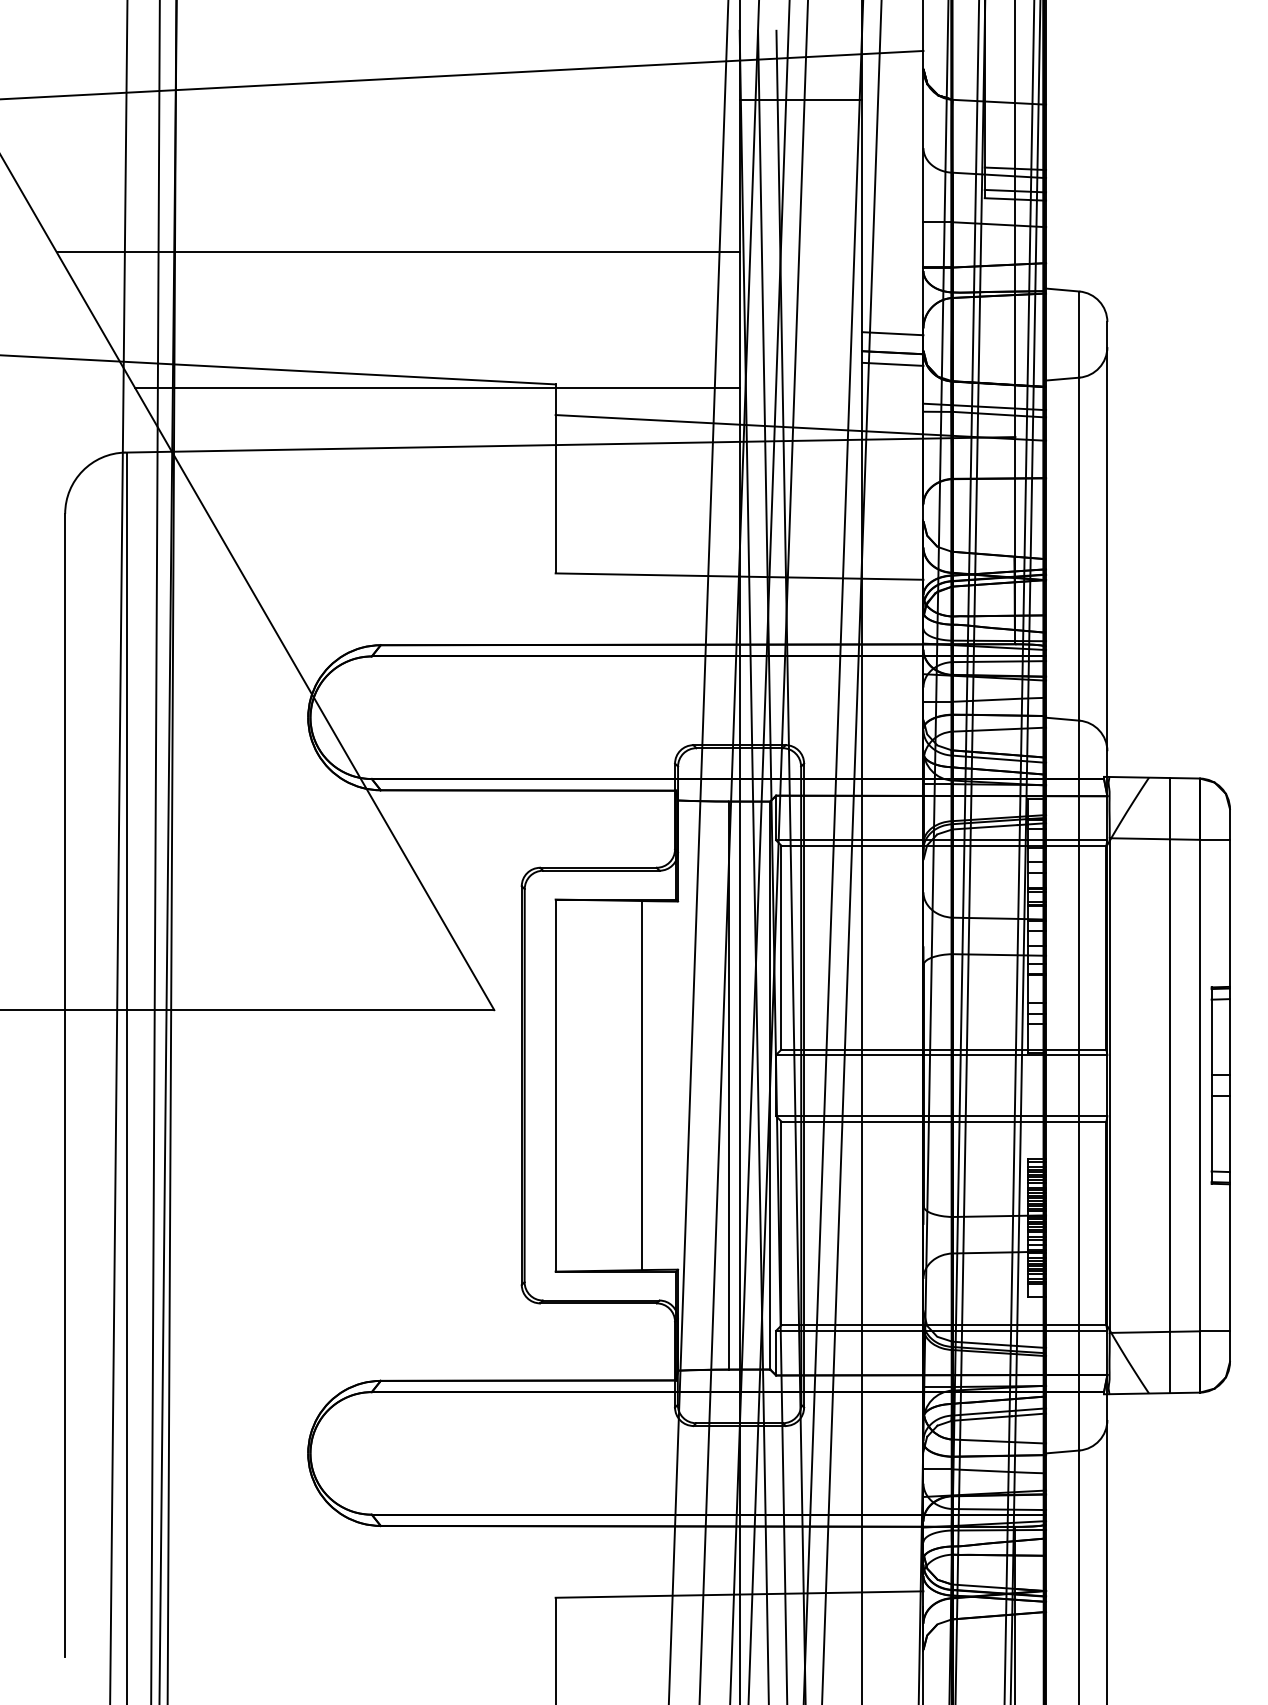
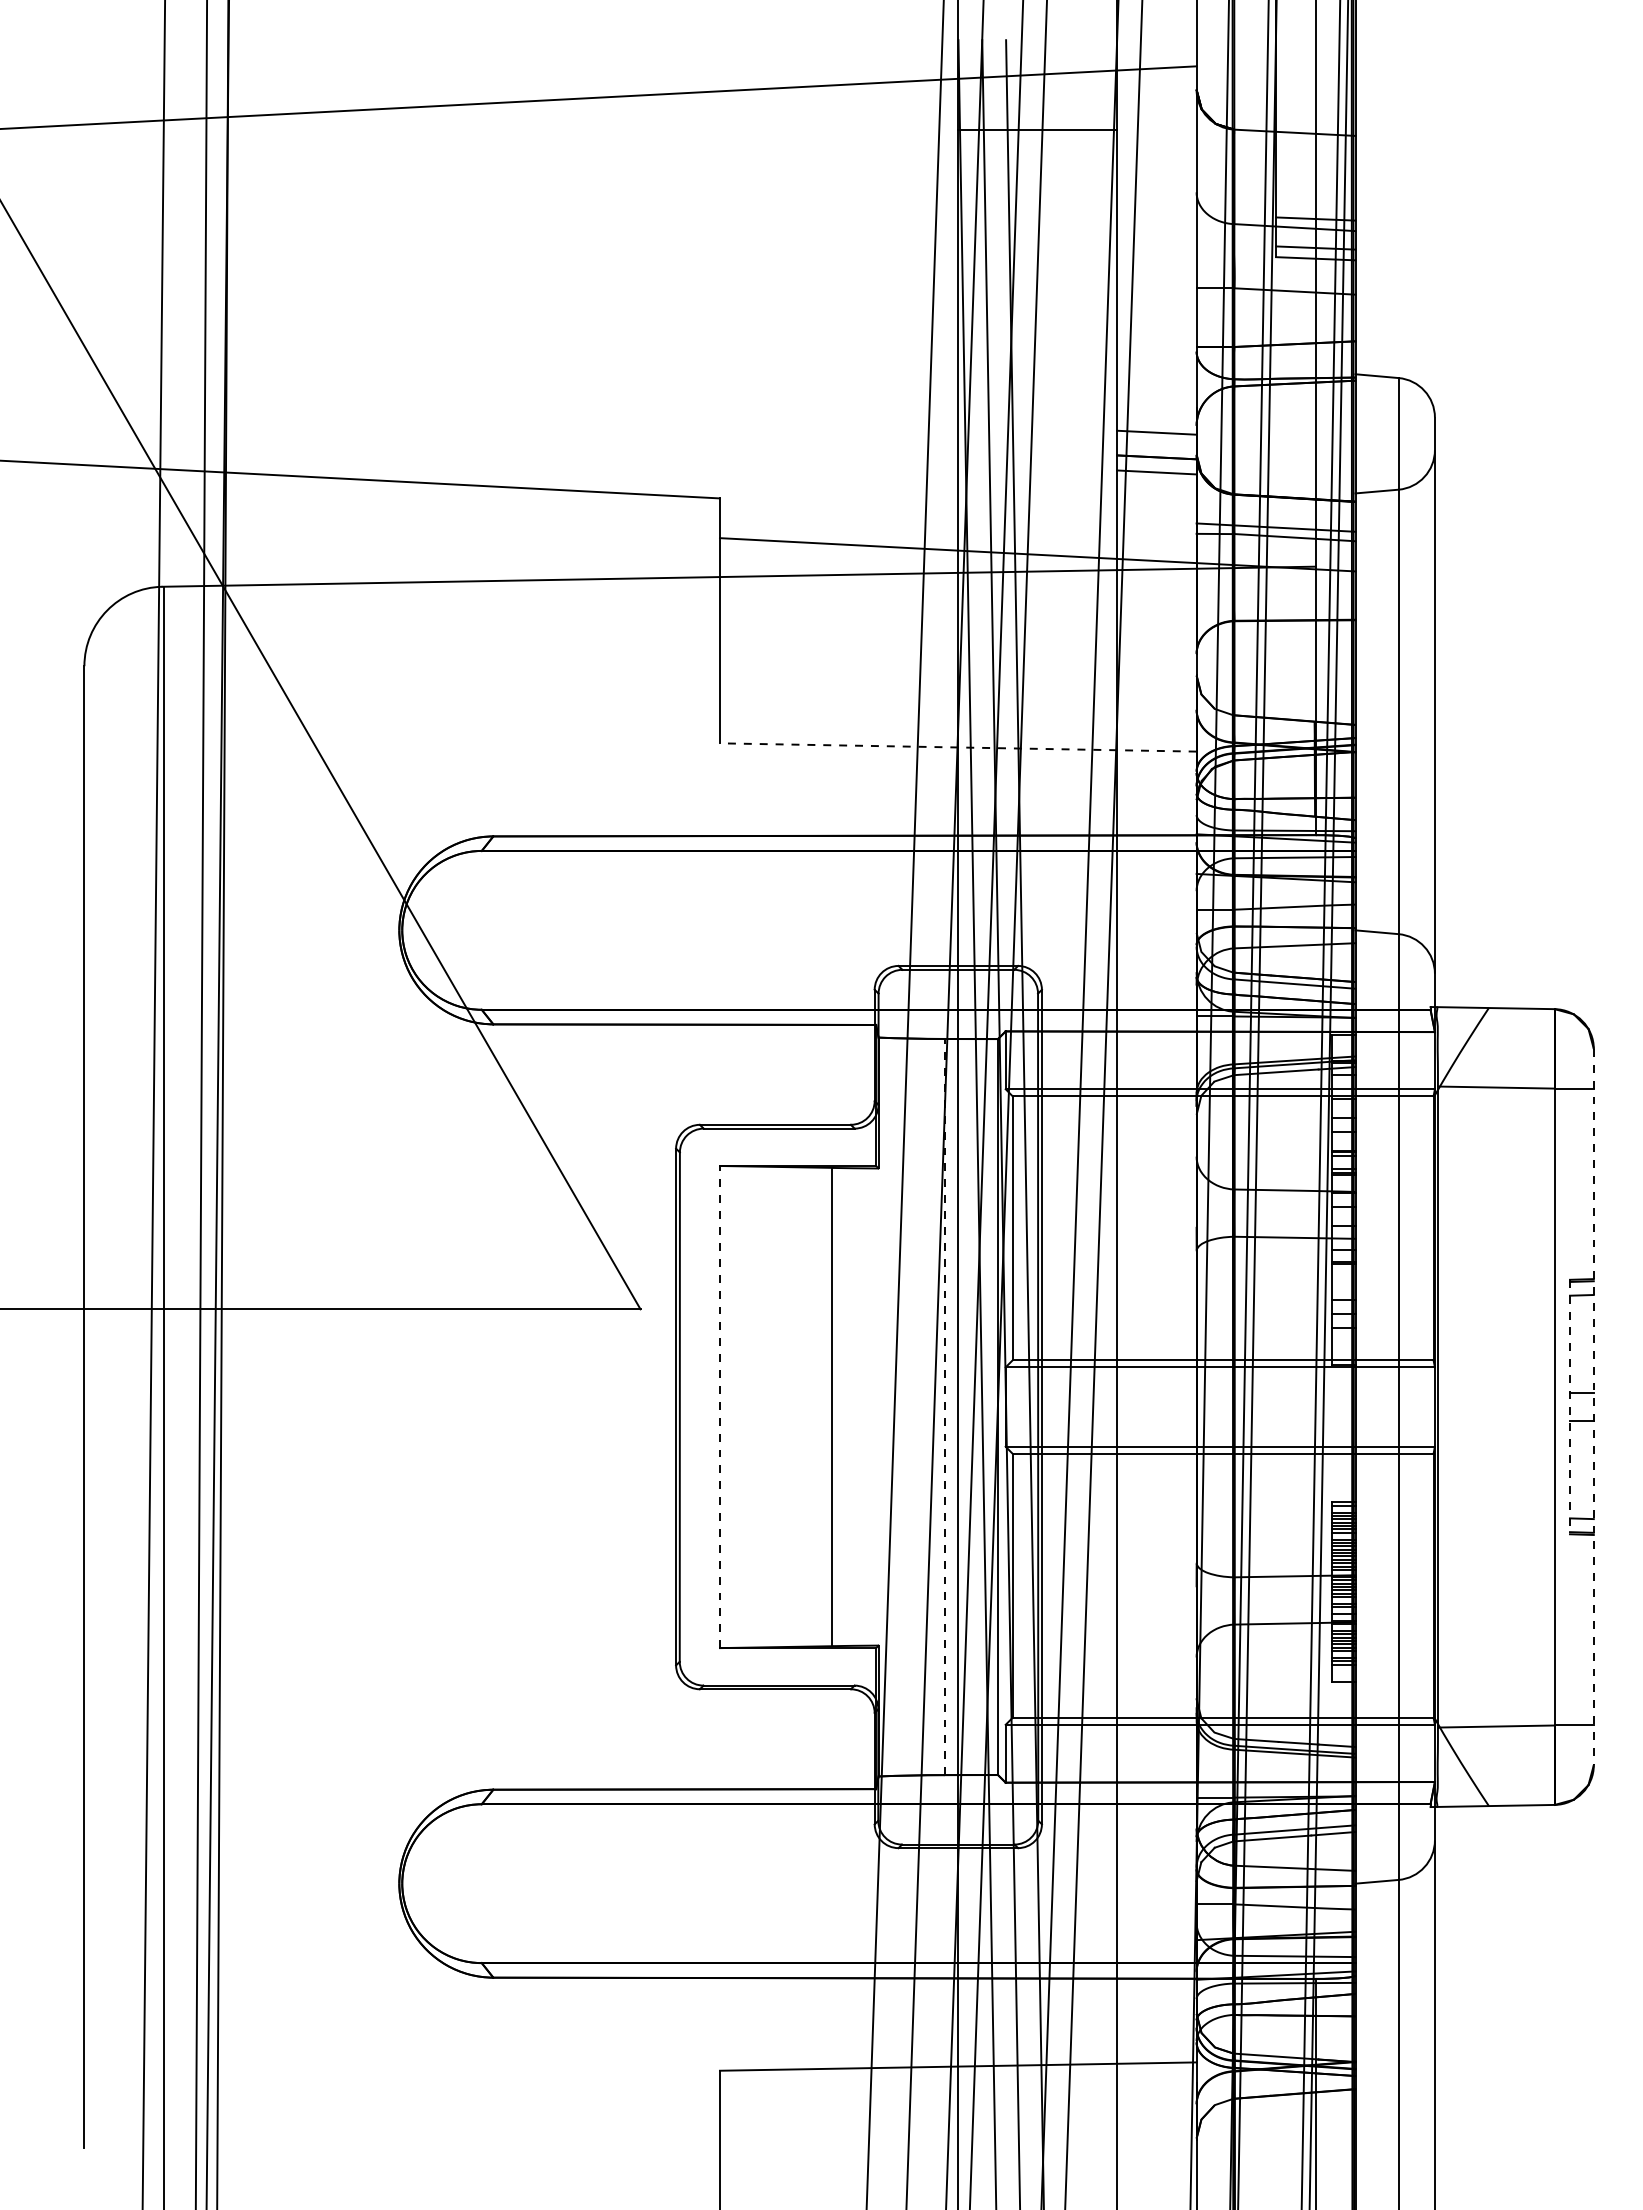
line: (397, 251) -> (515, 326), removed
line: (437, 388) -> (566, 503), removed
line: (738, 576) -> (957, 747), solid -> dashed
line: (555, 1085) -> (719, 1406), solid -> dashed
line: (728, 1085) -> (944, 1406), solid -> dashed
line: (1169, 1085) -> (1515, 1406), removed
line: (1211, 1085) -> (1569, 1407), solid -> dashed
line: (1229, 1085) -> (1593, 1407), solid -> dashed

